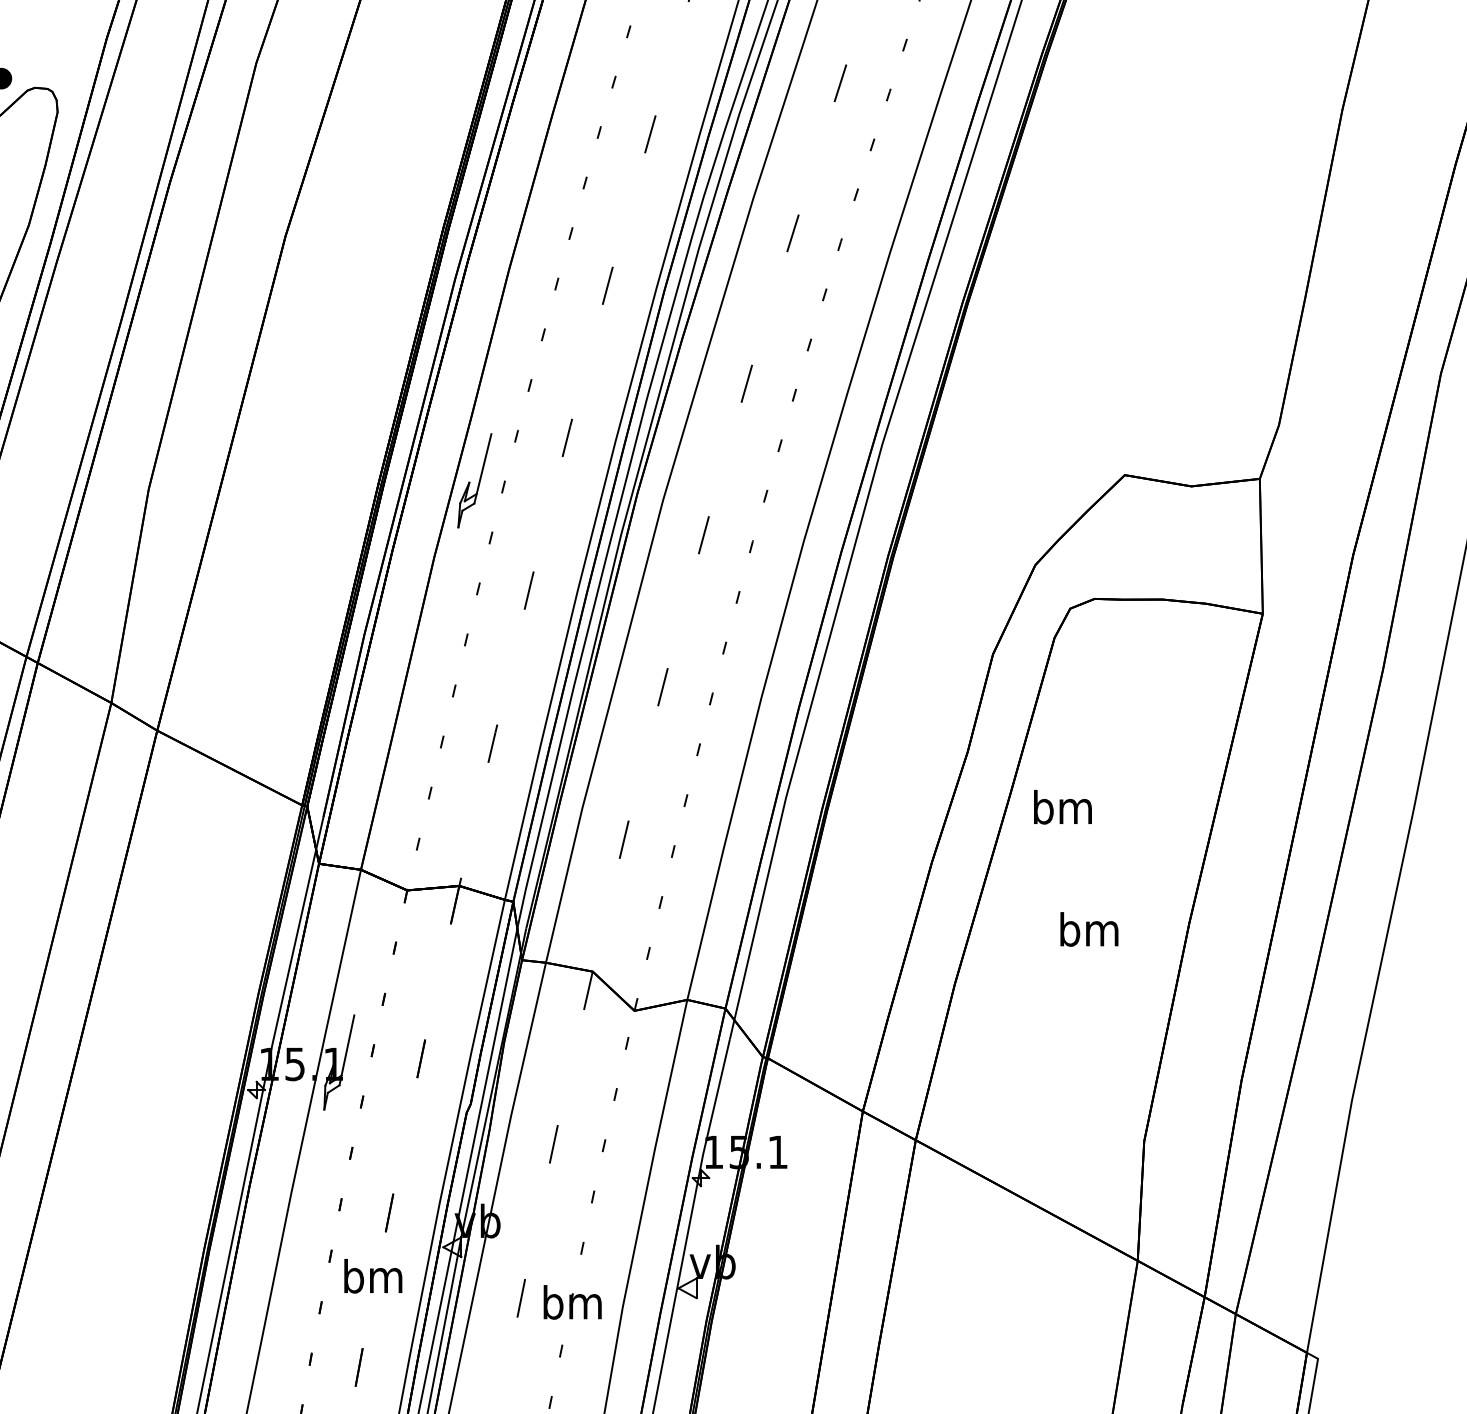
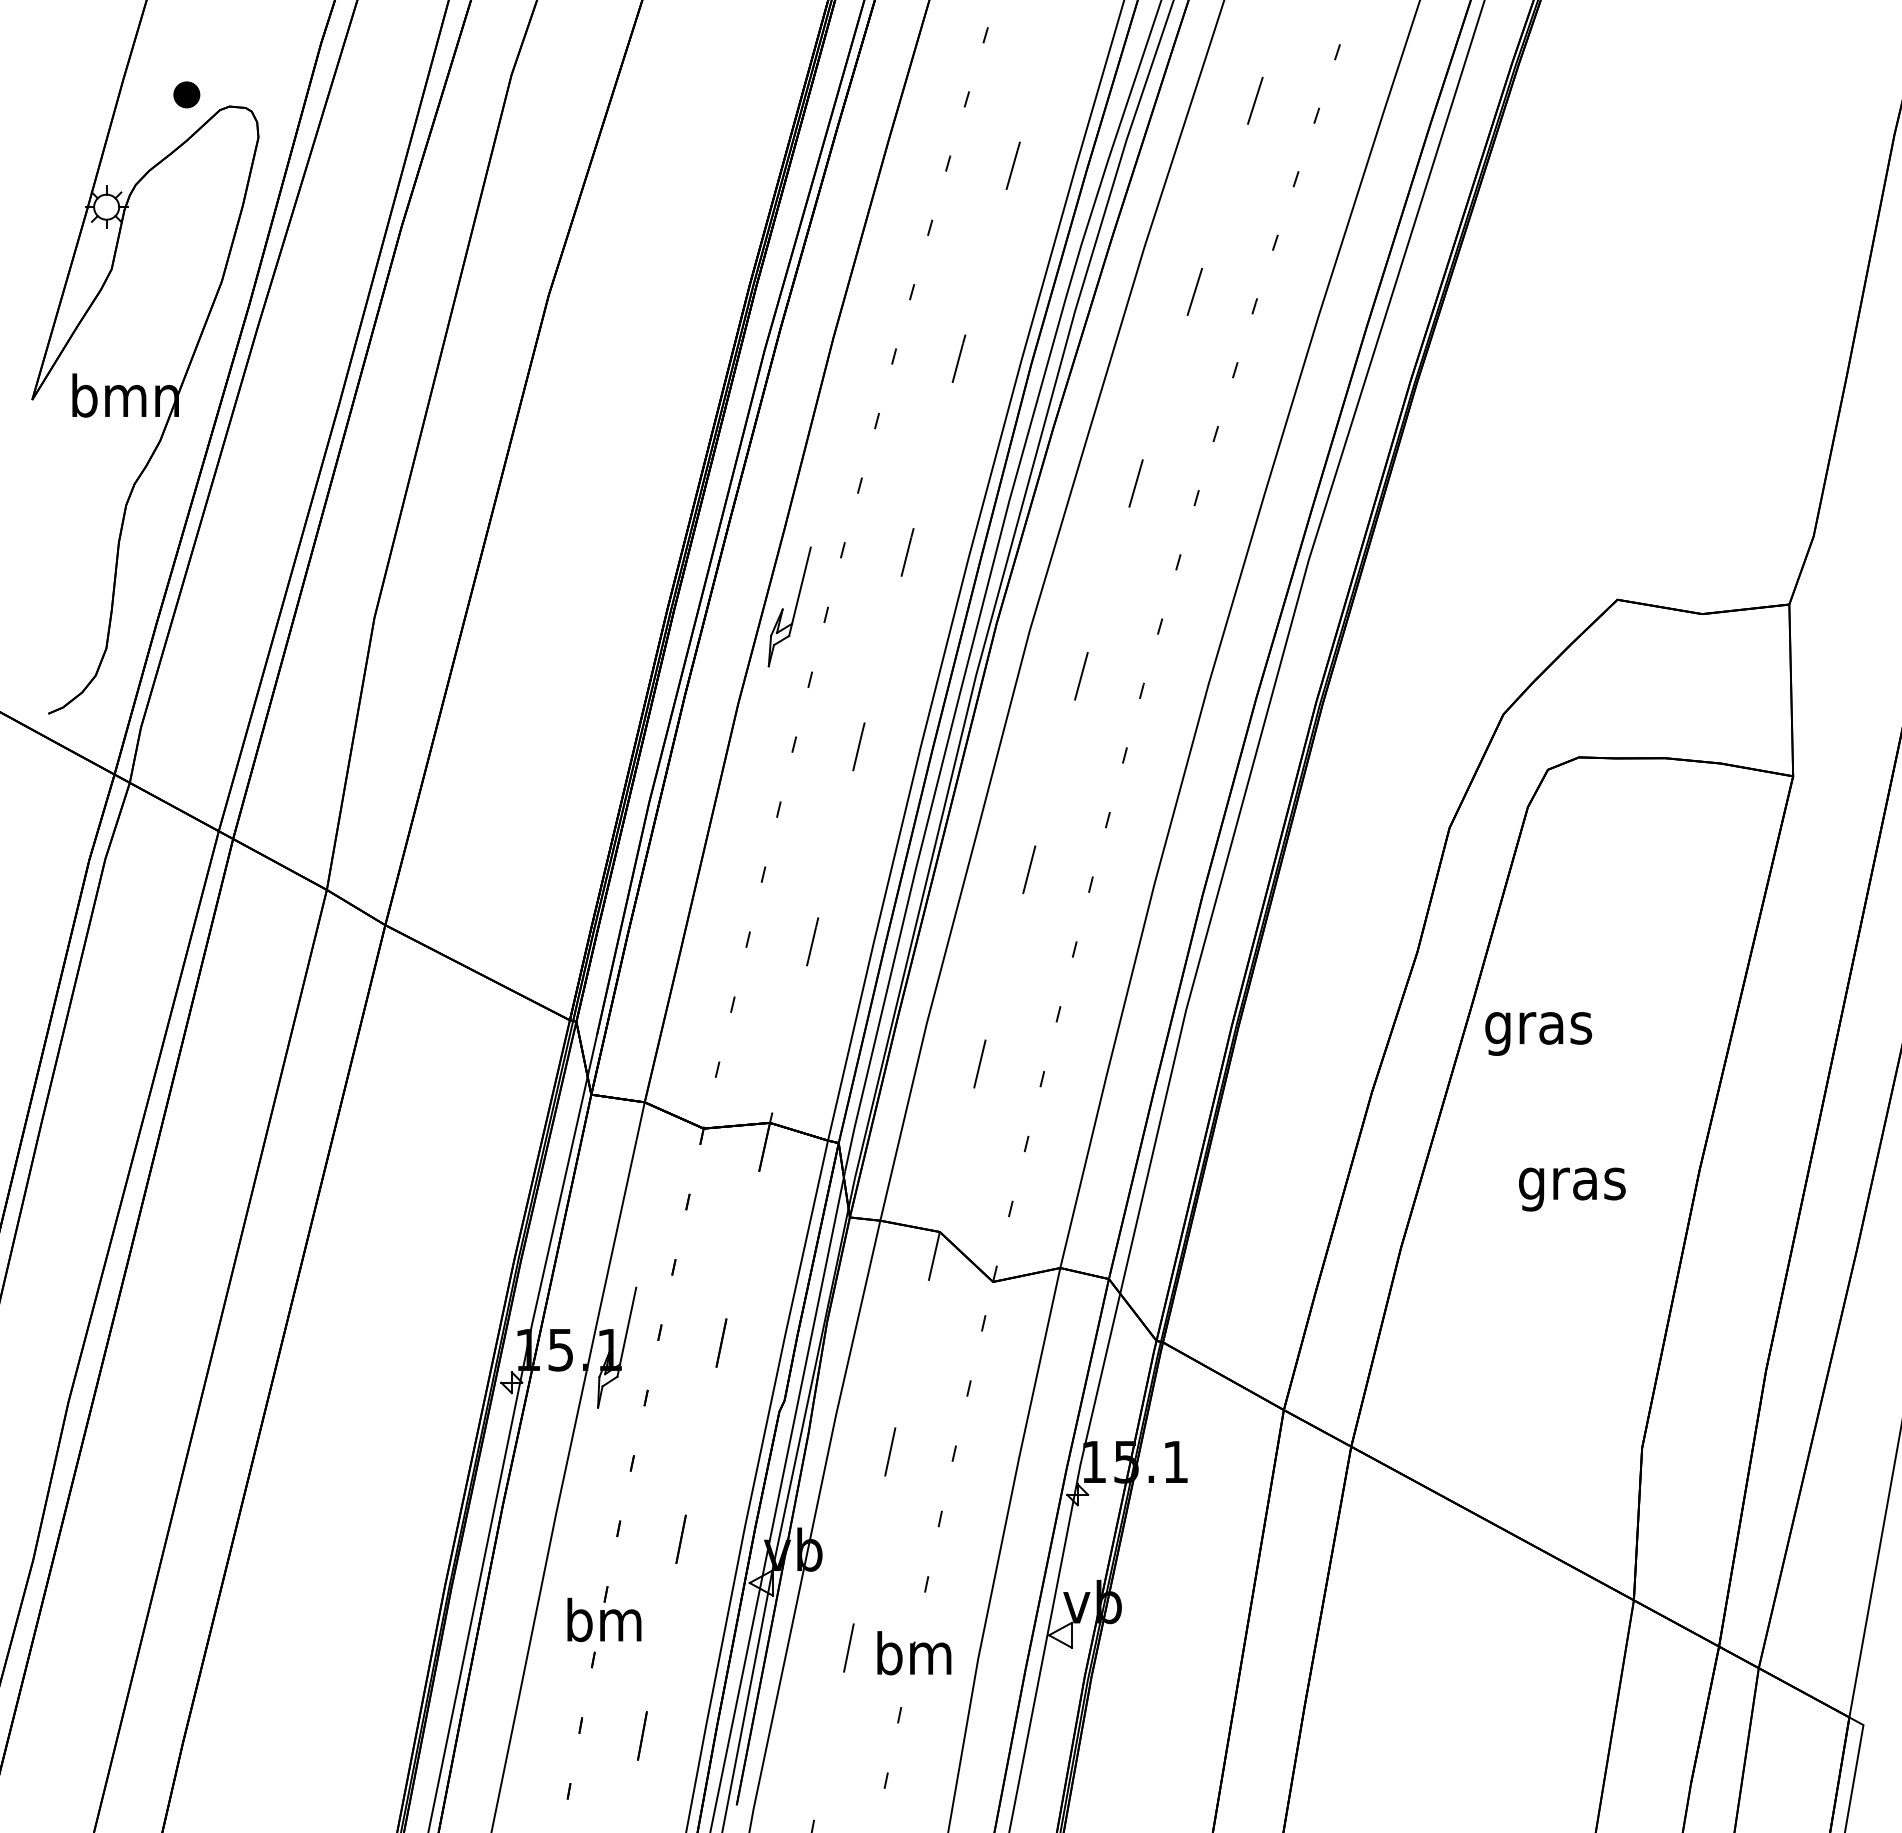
text: (1062, 811) -> (1538, 1027), bm -> gras
text: (1089, 933) -> (1572, 1183), bm -> gras
text: (373, 1275) -> (604, 1619), moved

